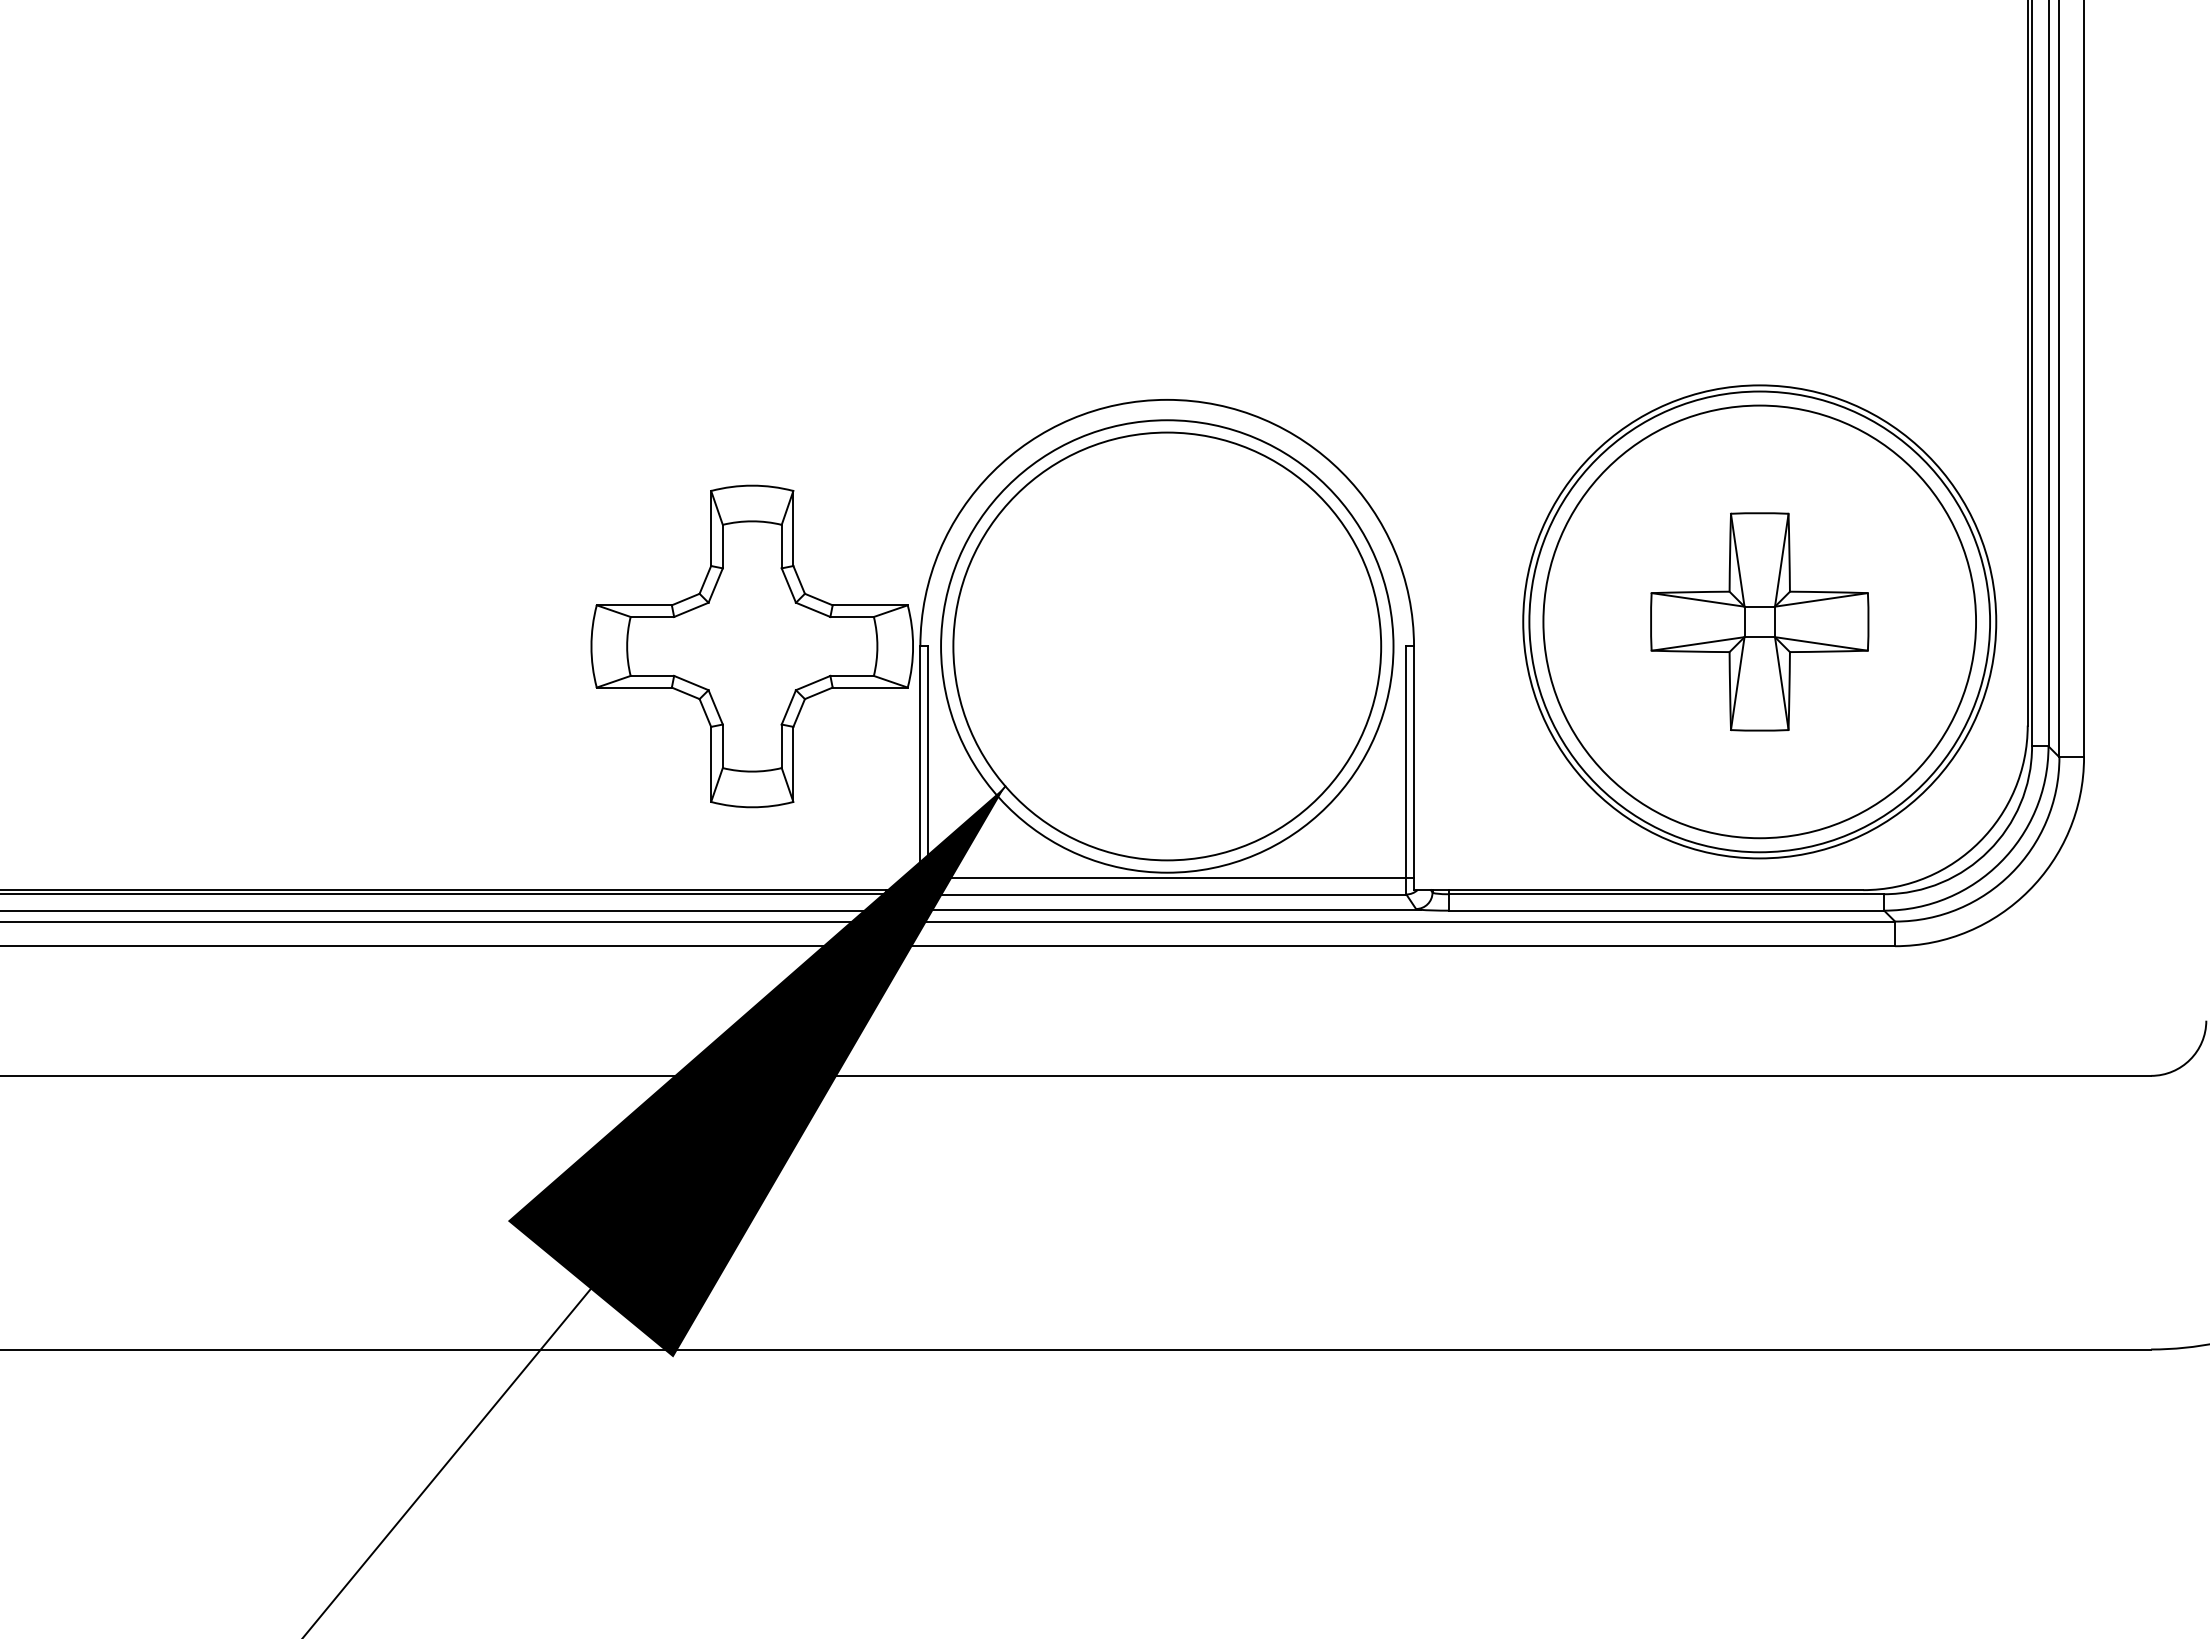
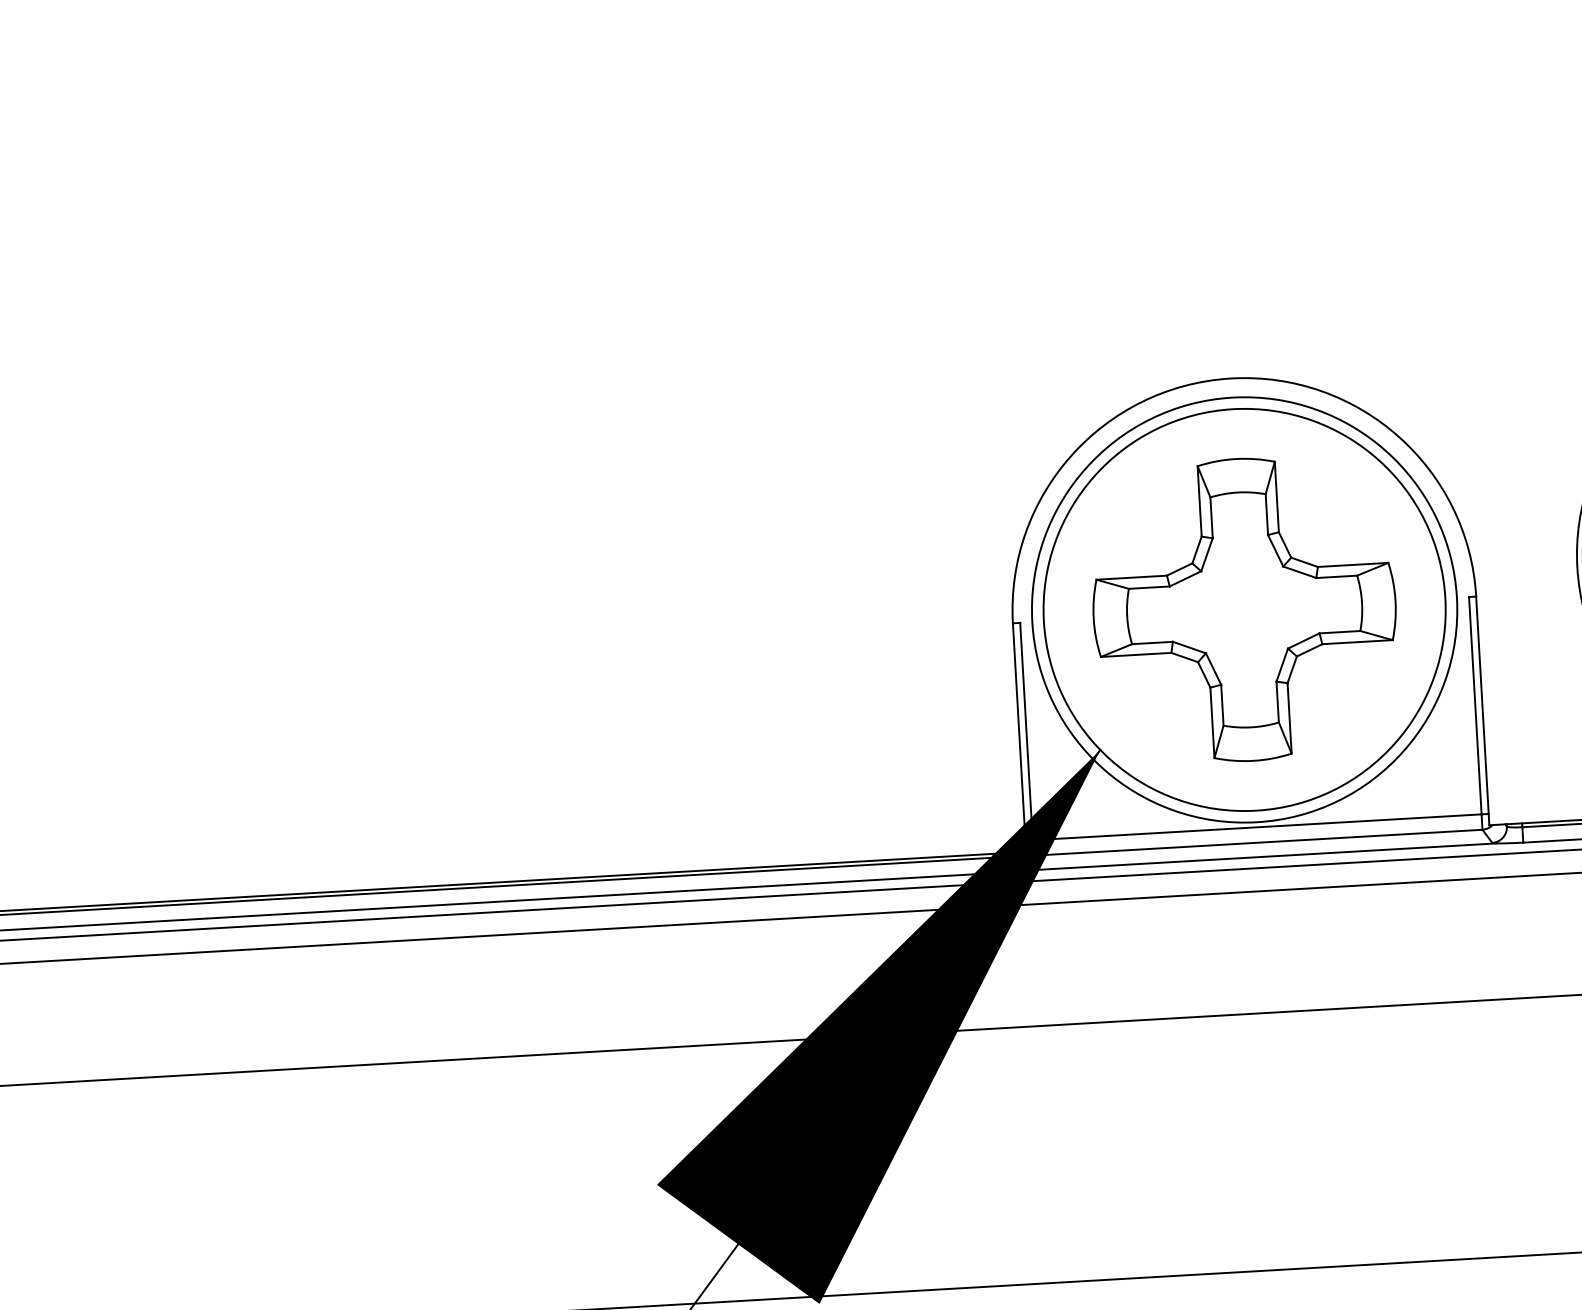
part: (751, 646) -> (1243, 610), moved

